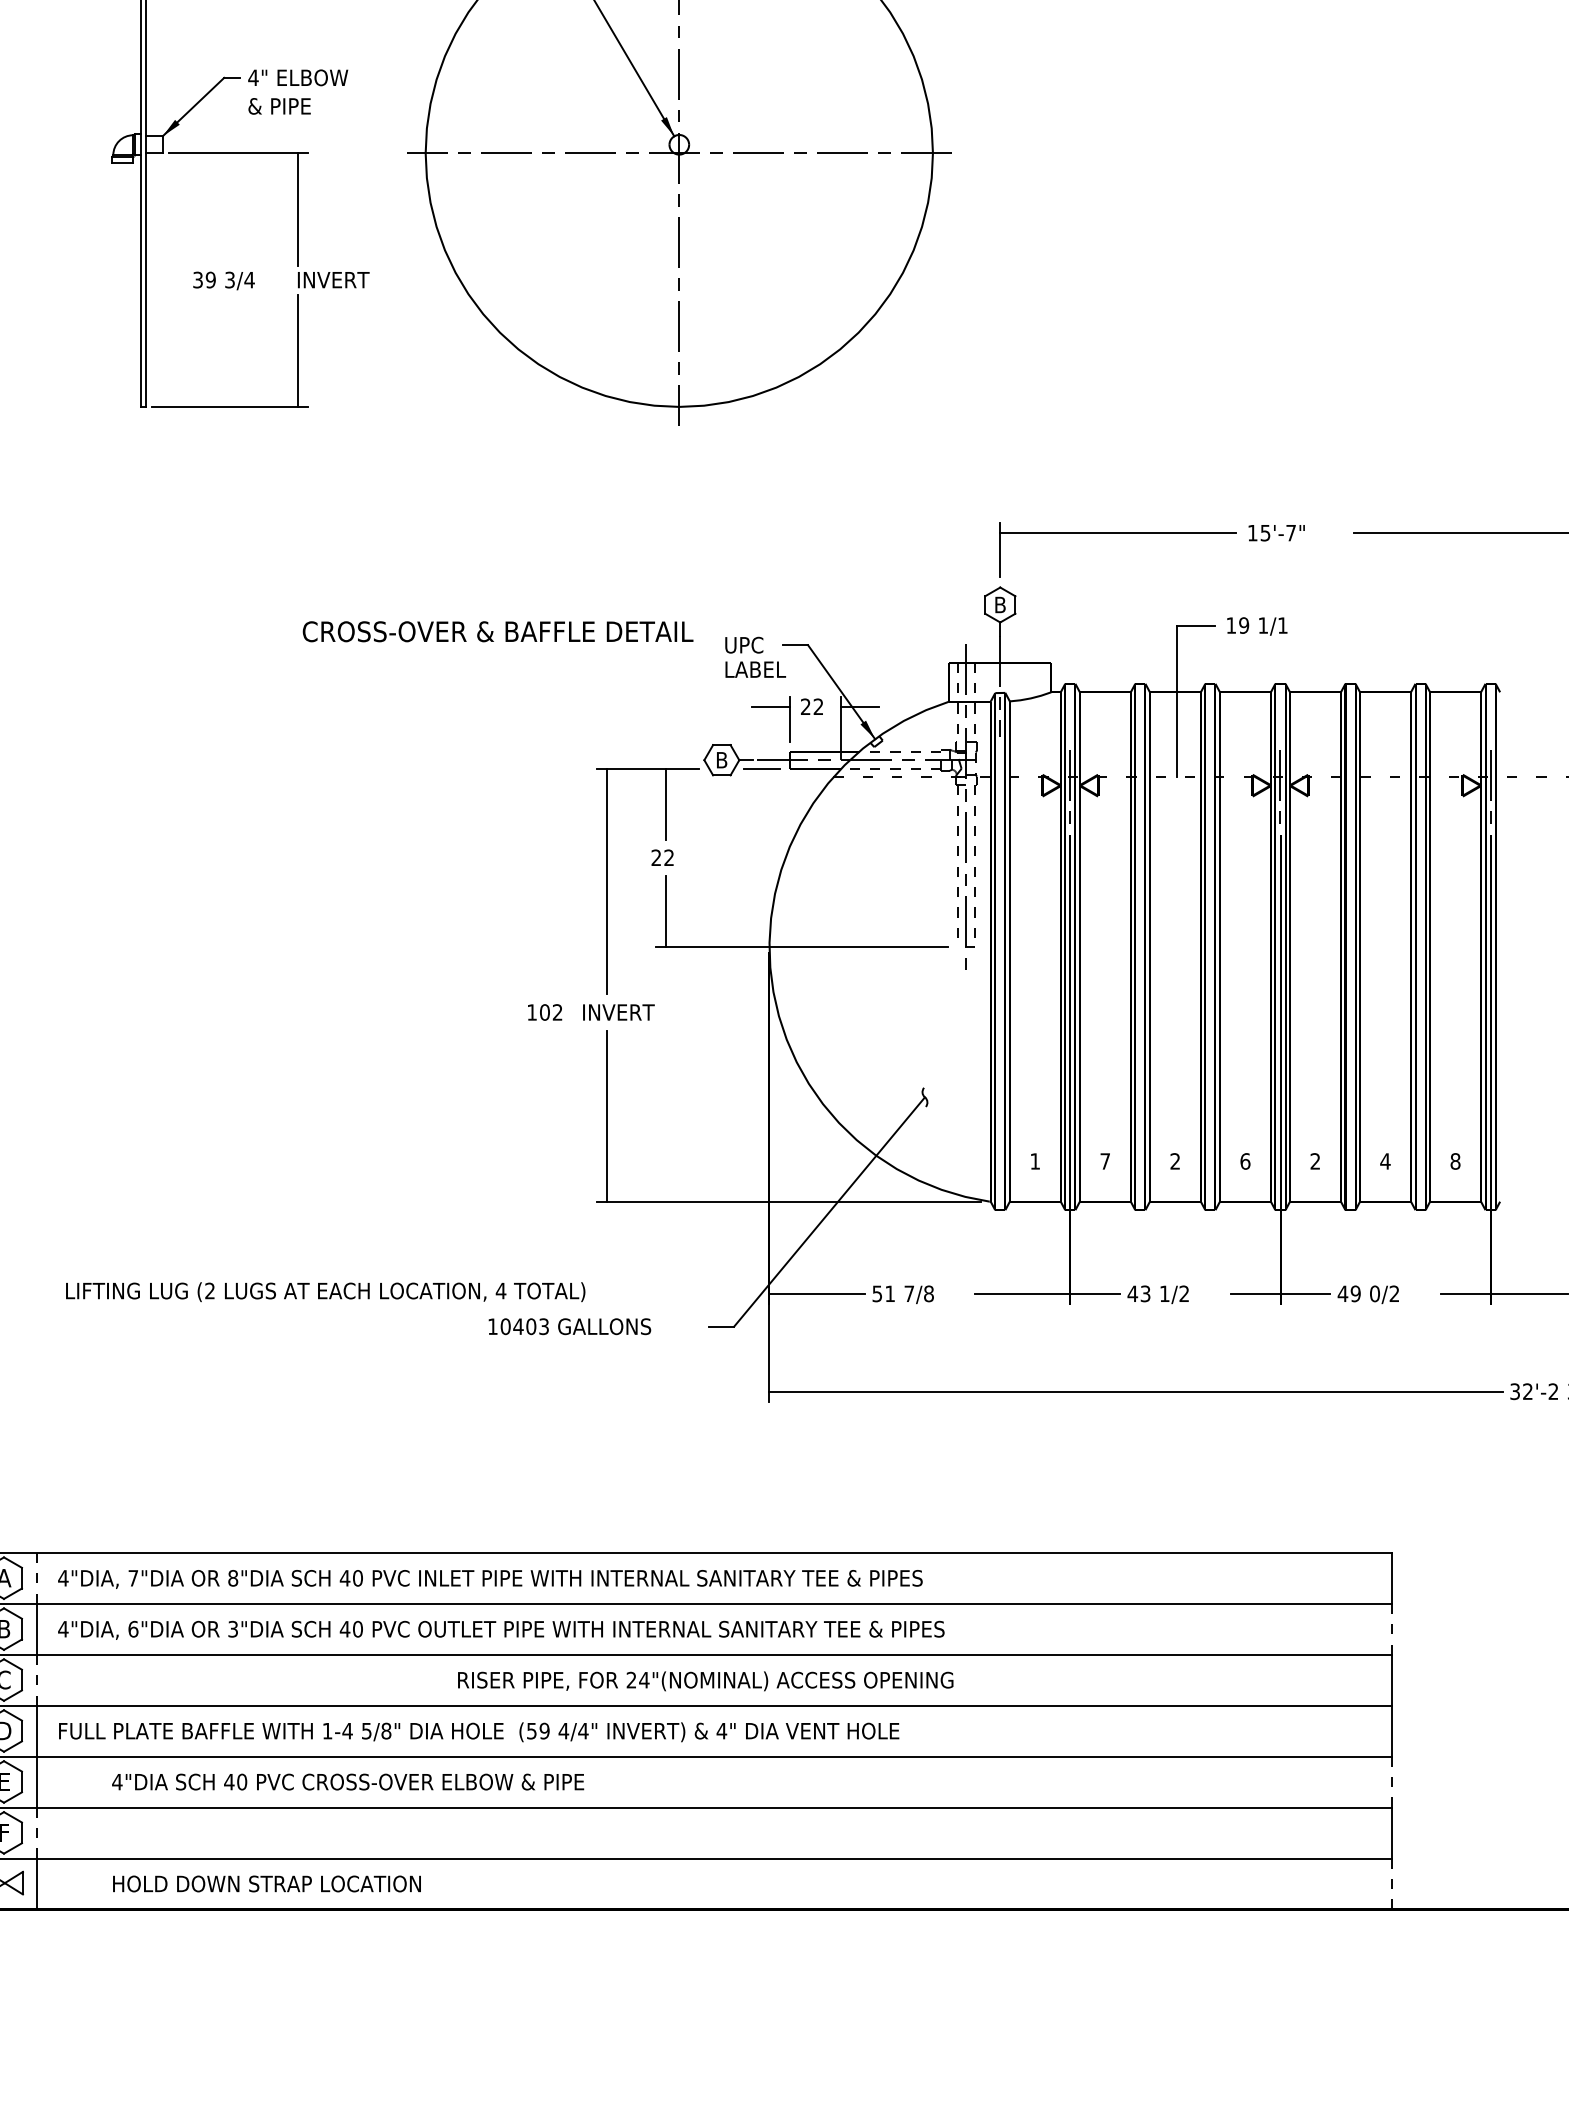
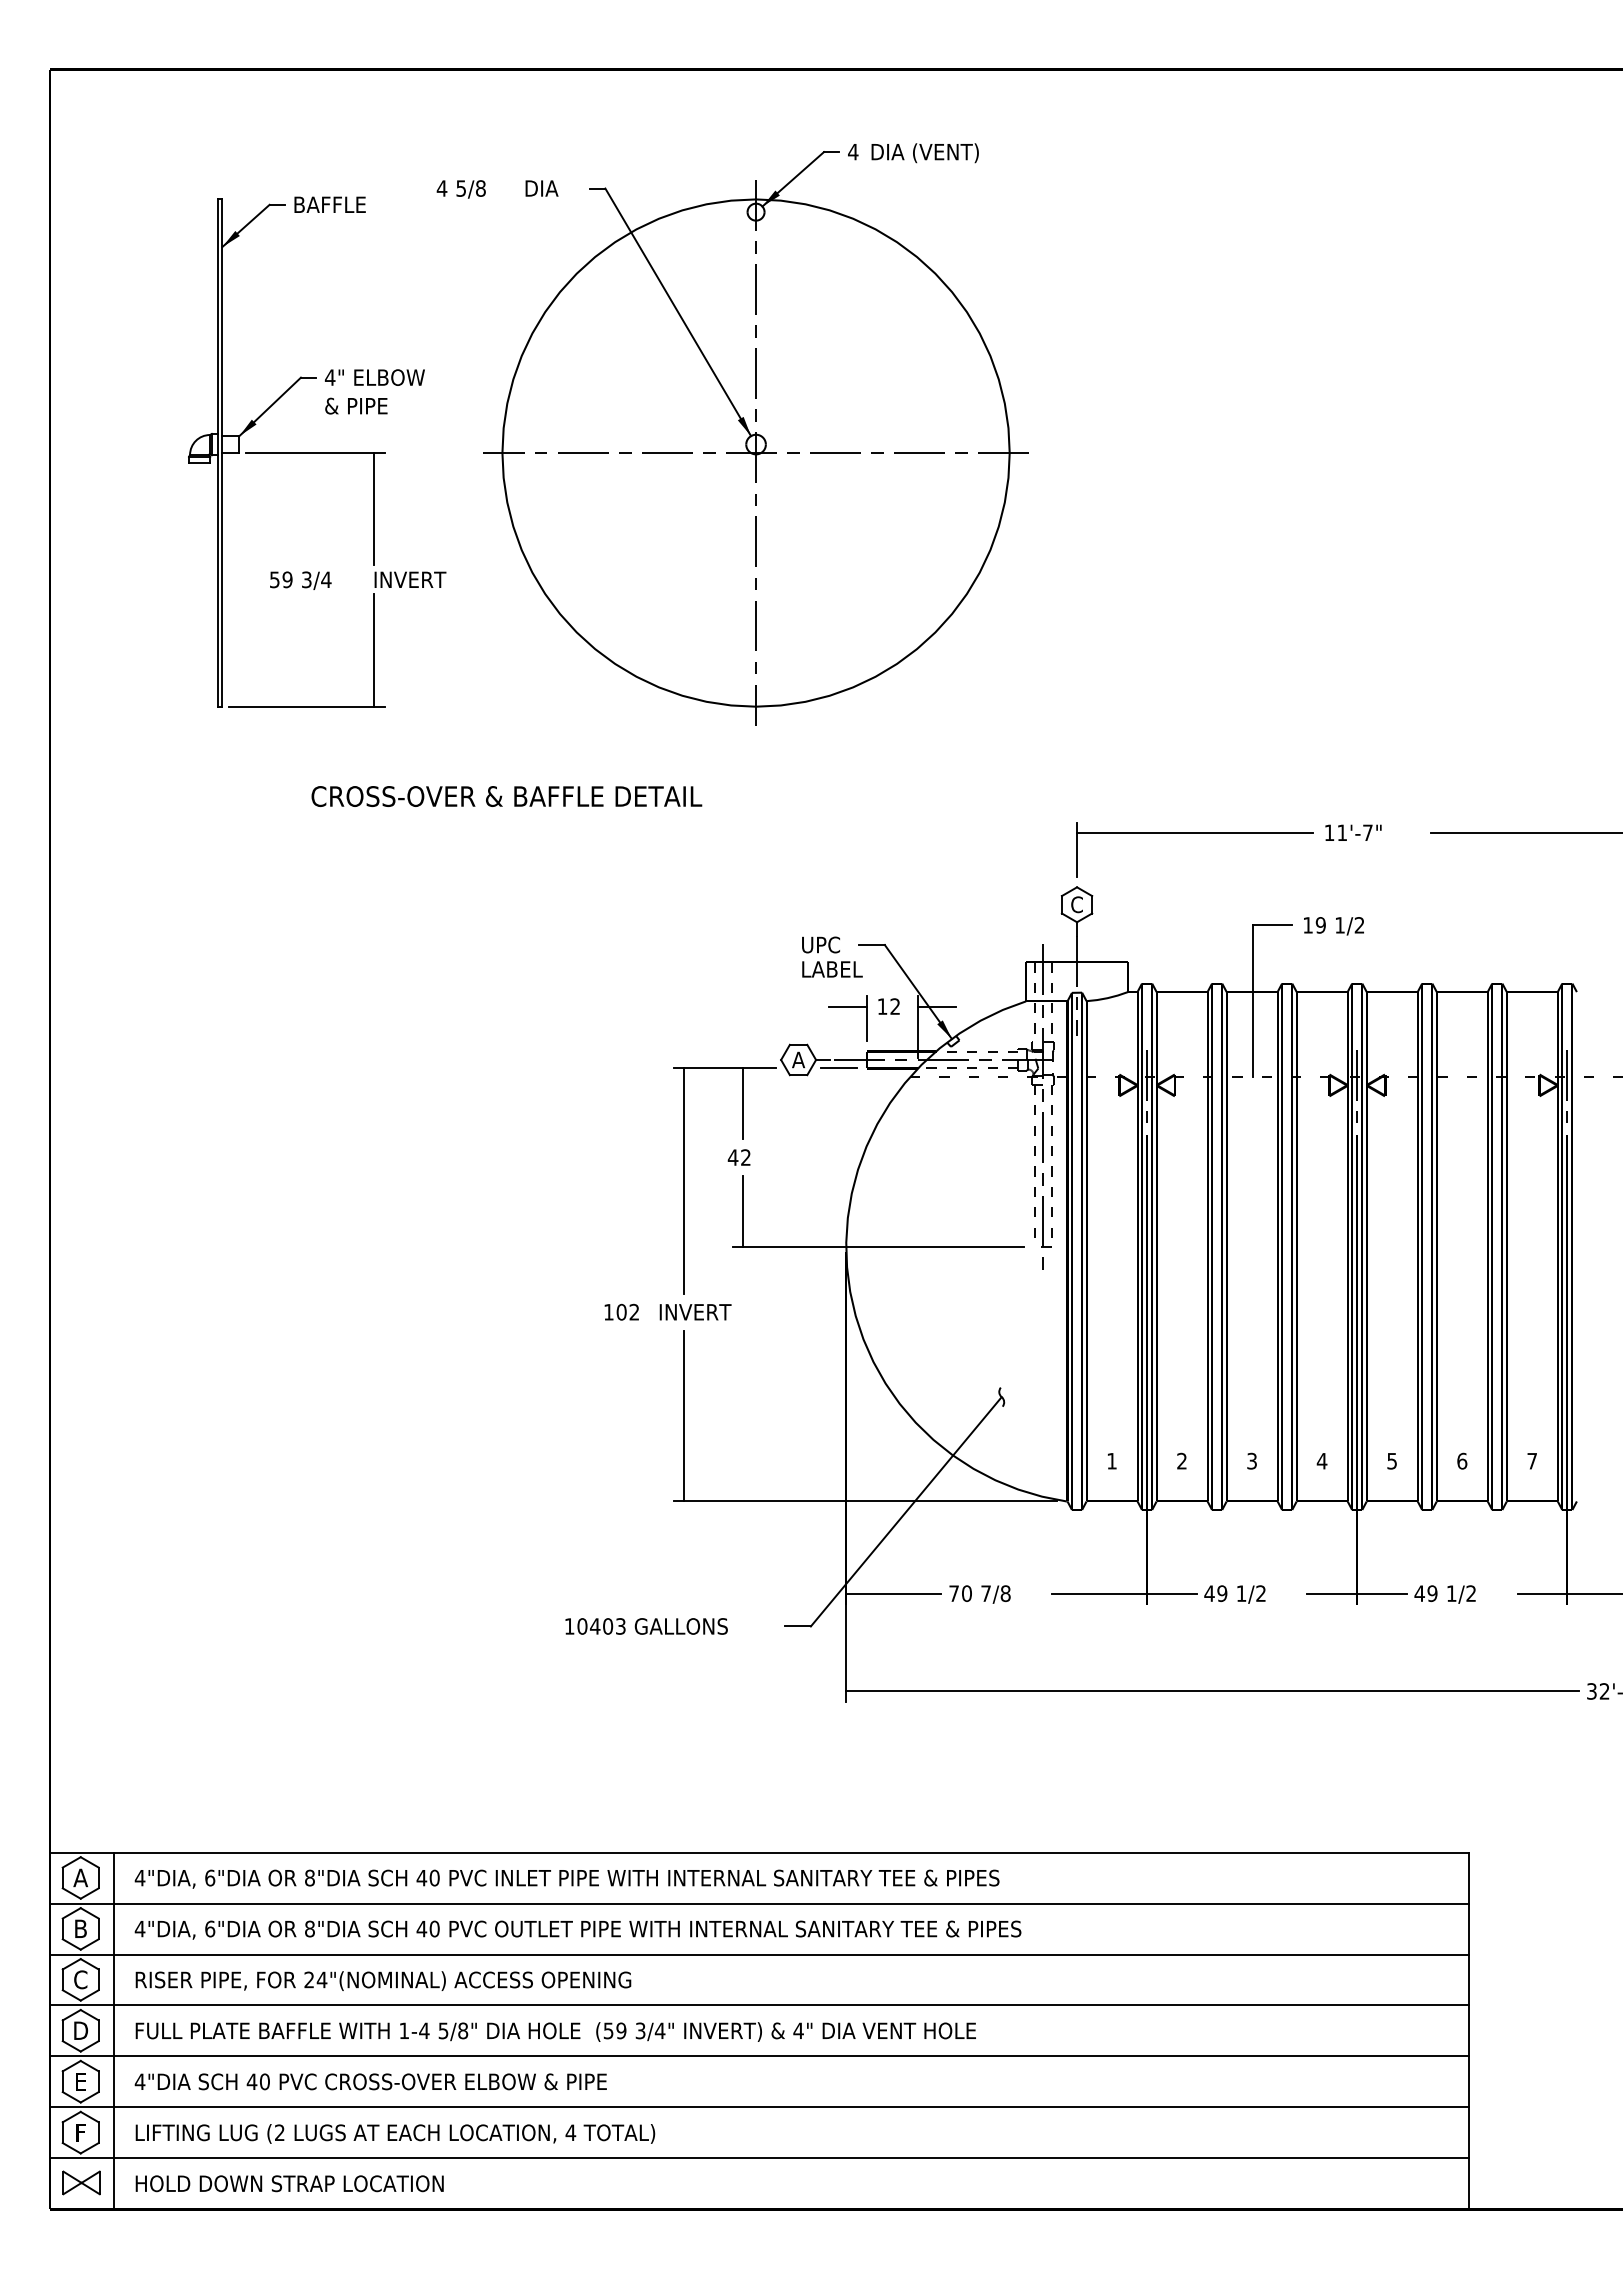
text: (197, 279) -> (274, 579), 39 -> 59
text: (1264, 532) -> (1341, 832), 15'-7" -> 11'-7"
text: (999, 604) -> (1076, 904), B -> C
text: (1282, 625) -> (1359, 925), 1/1 -> 1/2
text: (497, 631) -> (506, 796), moved
text: (805, 706) -> (882, 1006), 22 -> 12
text: (721, 759) -> (798, 1059), B -> A
text: (655, 857) -> (732, 1157), 22 -> 42
text: (1104, 1160) -> (1181, 1460), 7 -> 2
text: (1244, 1160) -> (1321, 1460), 6 -> 4
text: (1314, 1160) -> (1391, 1460), 2 -> 5
text: (1384, 1160) -> (1461, 1460), 4 -> 6
text: (1455, 1160) -> (1532, 1460), 8 -> 7
text: (1174, 1161) -> (1251, 1461), 2 -> 3
text: (325, 1291) -> (395, 2133), moved
text: (883, 1293) -> (960, 1593), 51 -> 70
text: (1145, 1293) -> (1222, 1593), 43 -> 49
text: (1374, 1293) -> (1451, 1593), 0/2 -> 1/2
text: (133, 1577) -> (210, 1877), 7"DIA -> 6"DIA
line: (36, 1578) -> (113, 1878), dashed -> solid
text: (232, 1628) -> (309, 1928), 3"DIA -> 8"DIA
line: (1391, 1628) -> (1468, 1928), dashed -> solid
line: (36, 1680) -> (113, 1980), dashed -> solid
text: (705, 1680) -> (383, 1980), moved
text: (563, 1730) -> (640, 2030), 4/4" -> 3/4"
text: (347, 1781) -> (370, 2081), moved
line: (1391, 1781) -> (1468, 2081), dashed -> solid
line: (36, 1833) -> (113, 2133), dashed -> solid
text: (266, 1883) -> (289, 2183), moved
line: (1391, 1883) -> (1468, 2183), dashed -> solid

